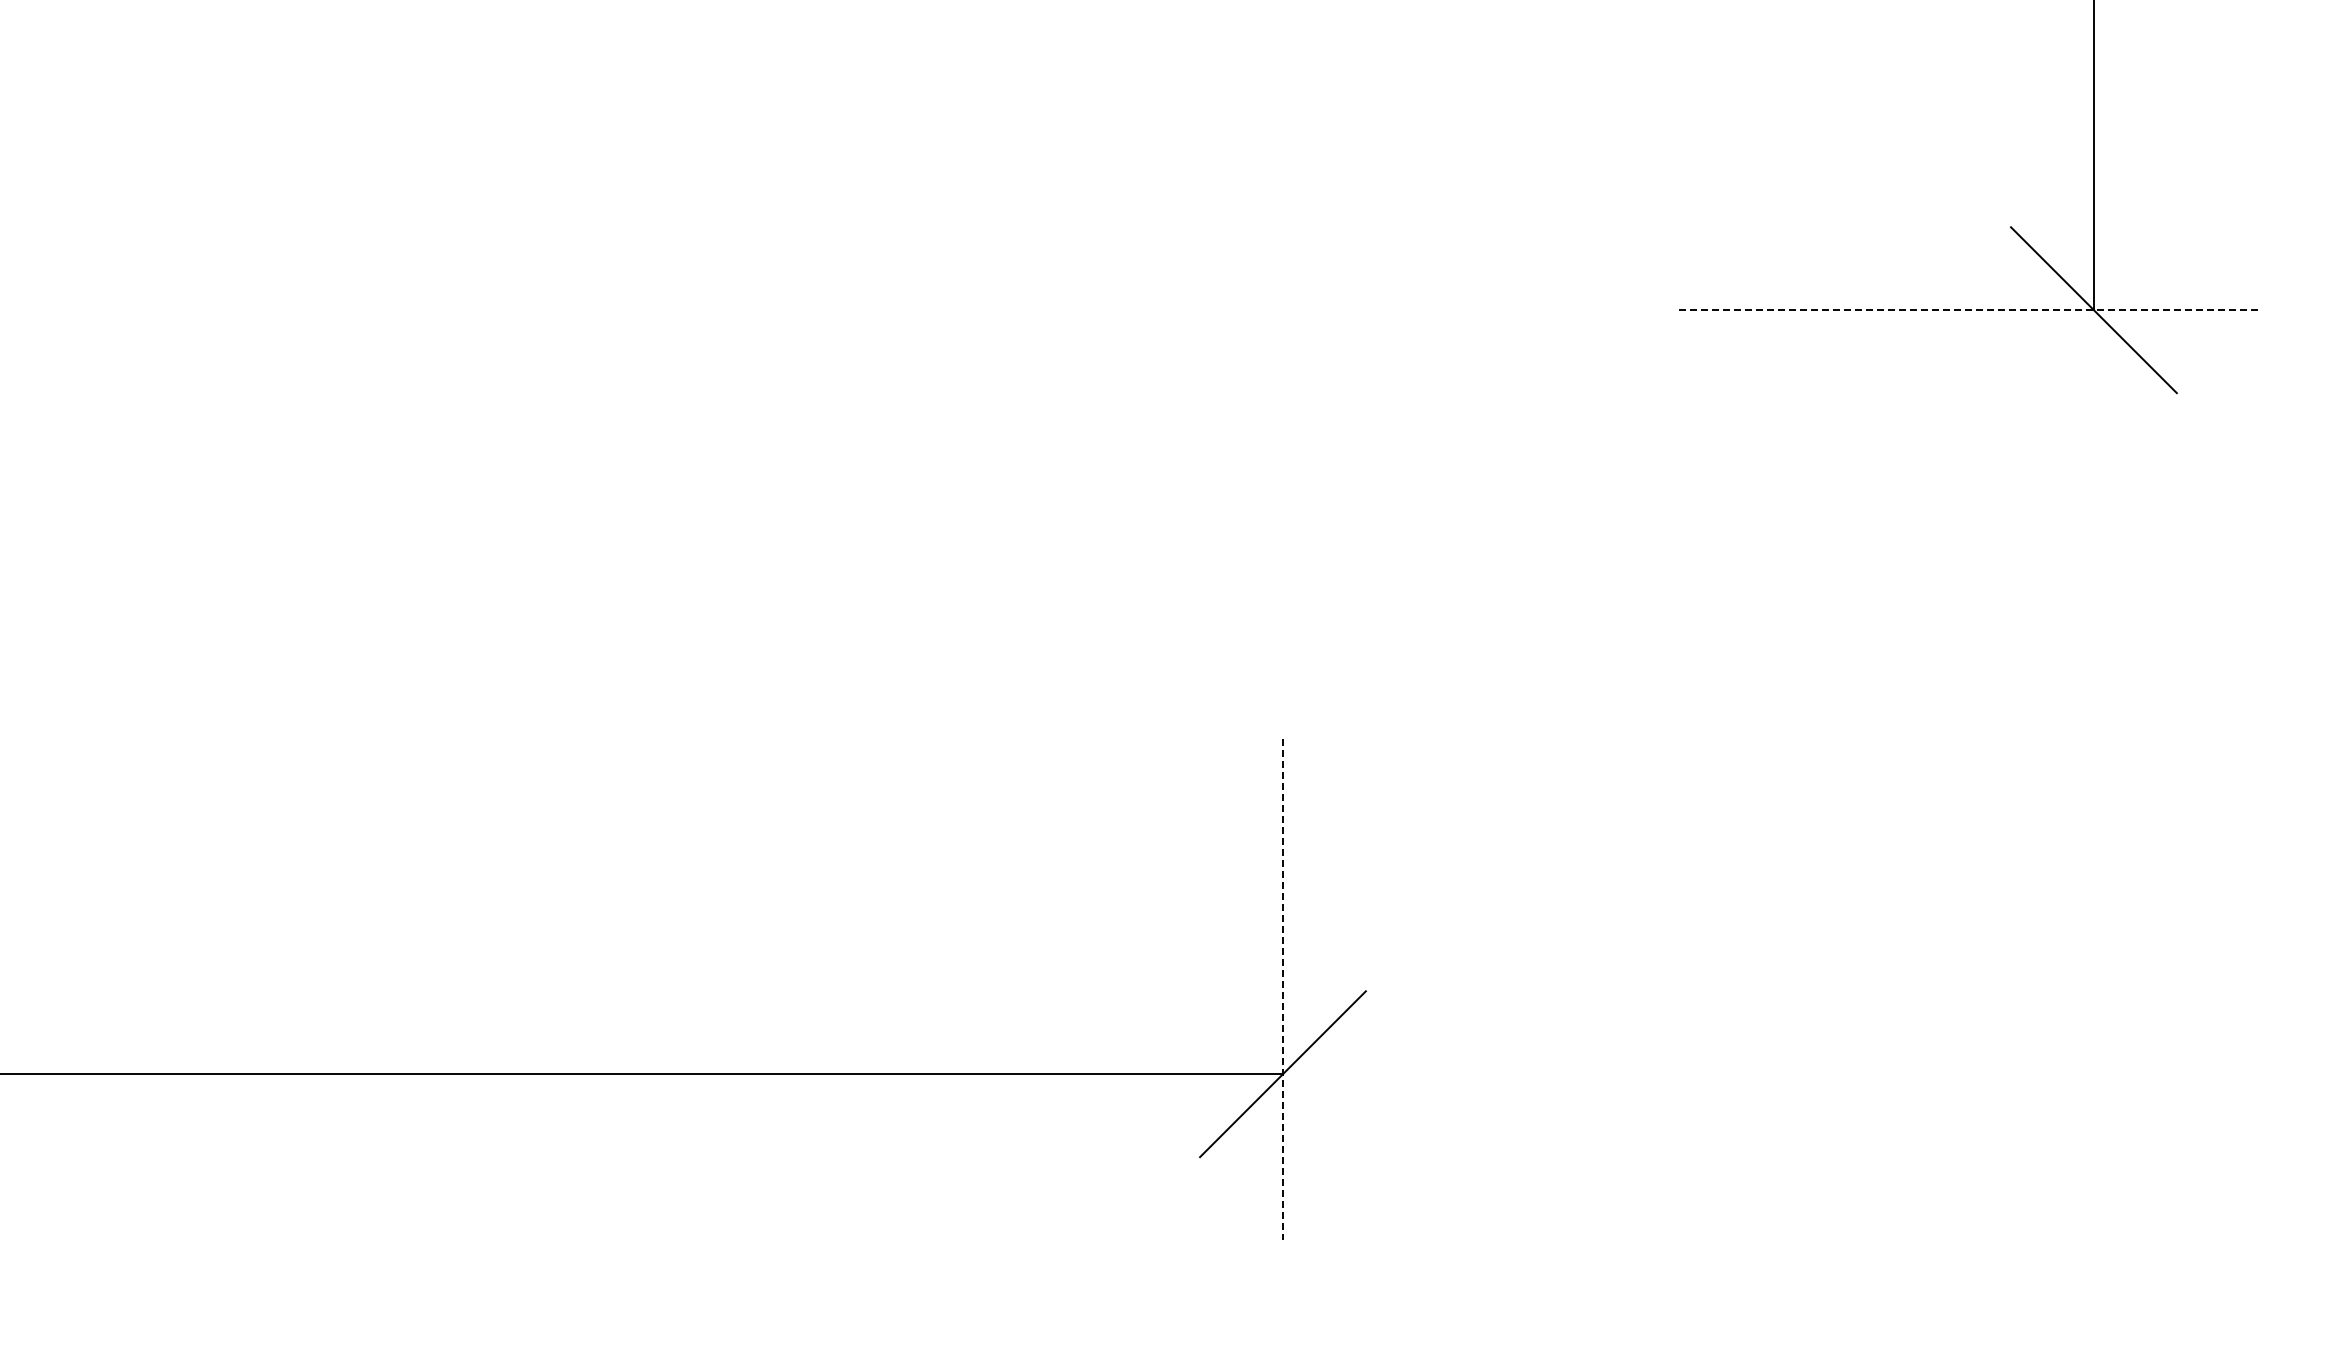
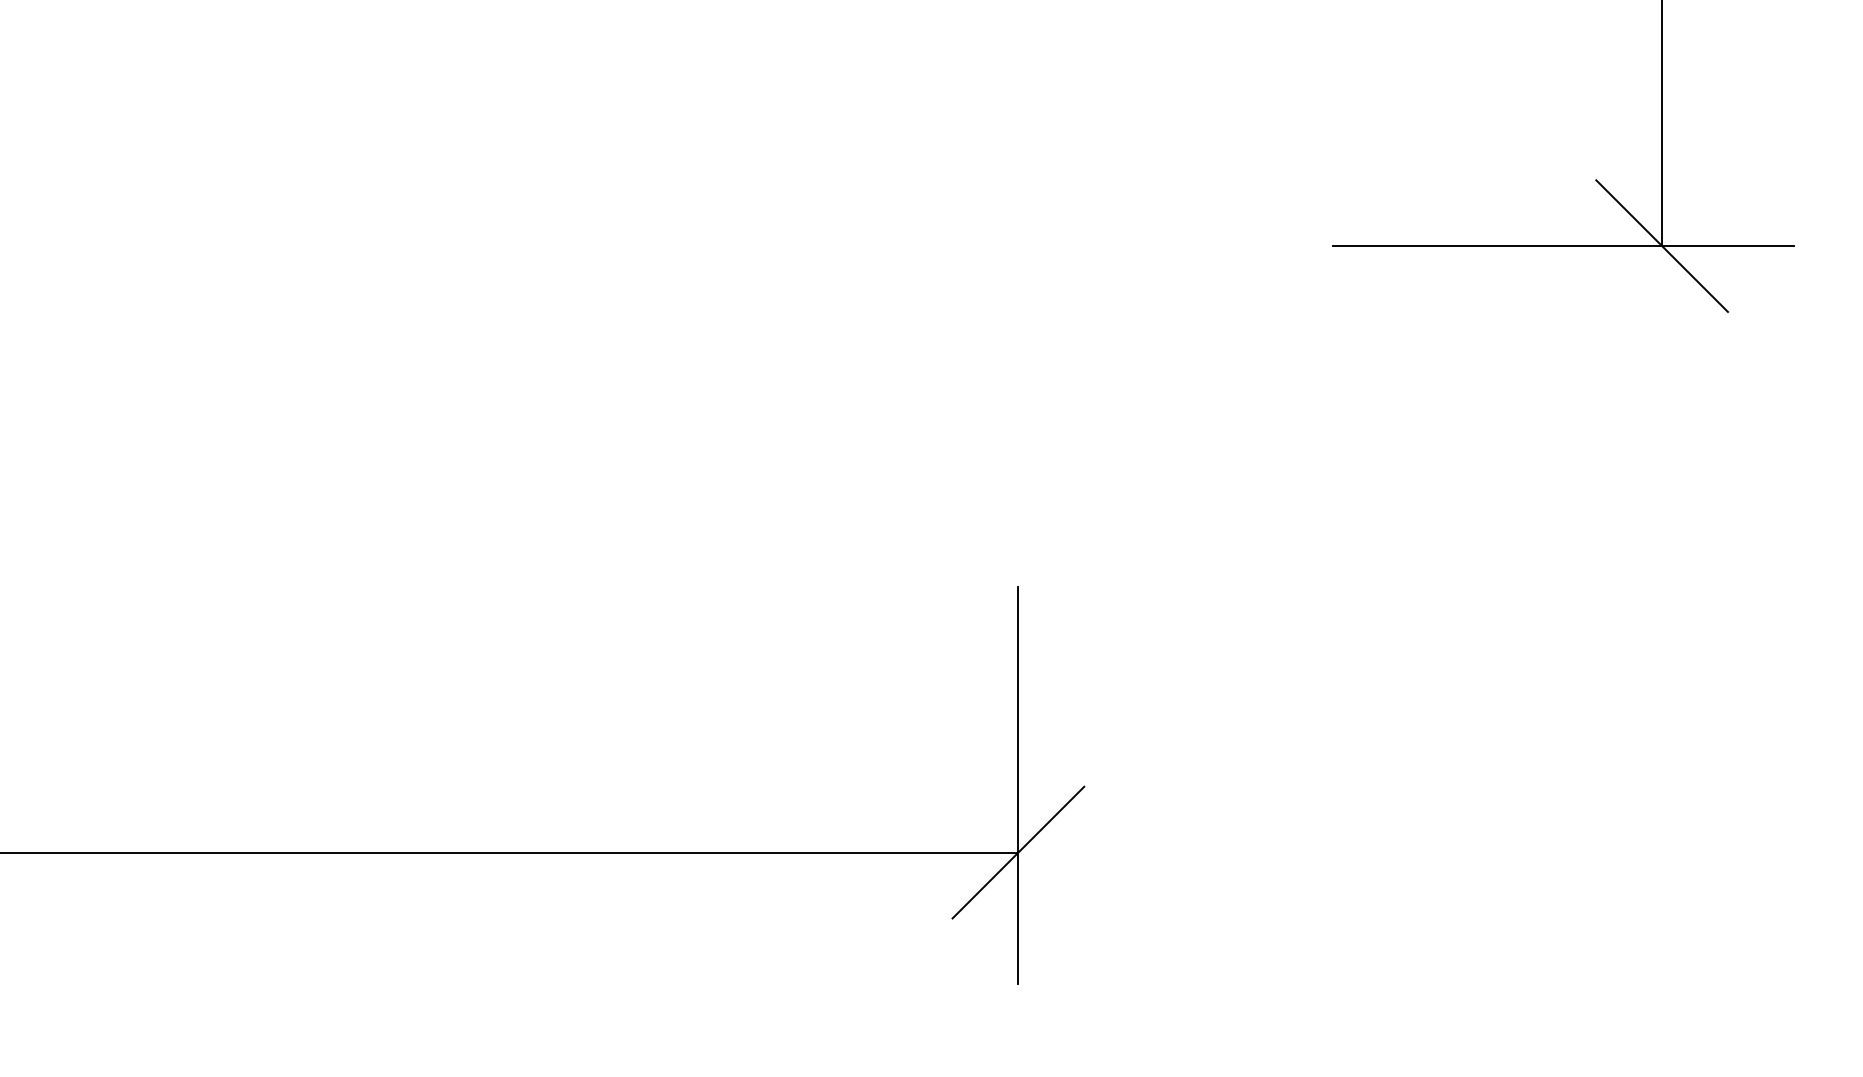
line: (1969, 310) -> (1563, 246), dashed -> solid
line: (1282, 990) -> (1018, 786), dashed -> solid

